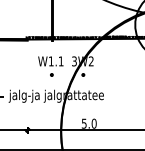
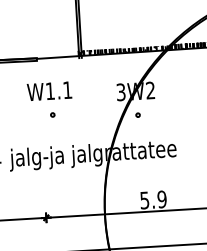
hatch: (38, 37) -> (55, 54), removed
part: (50, 66) -> (49, 100), moved
text: (93, 123) -> (160, 199), 5.0 -> 5.9

